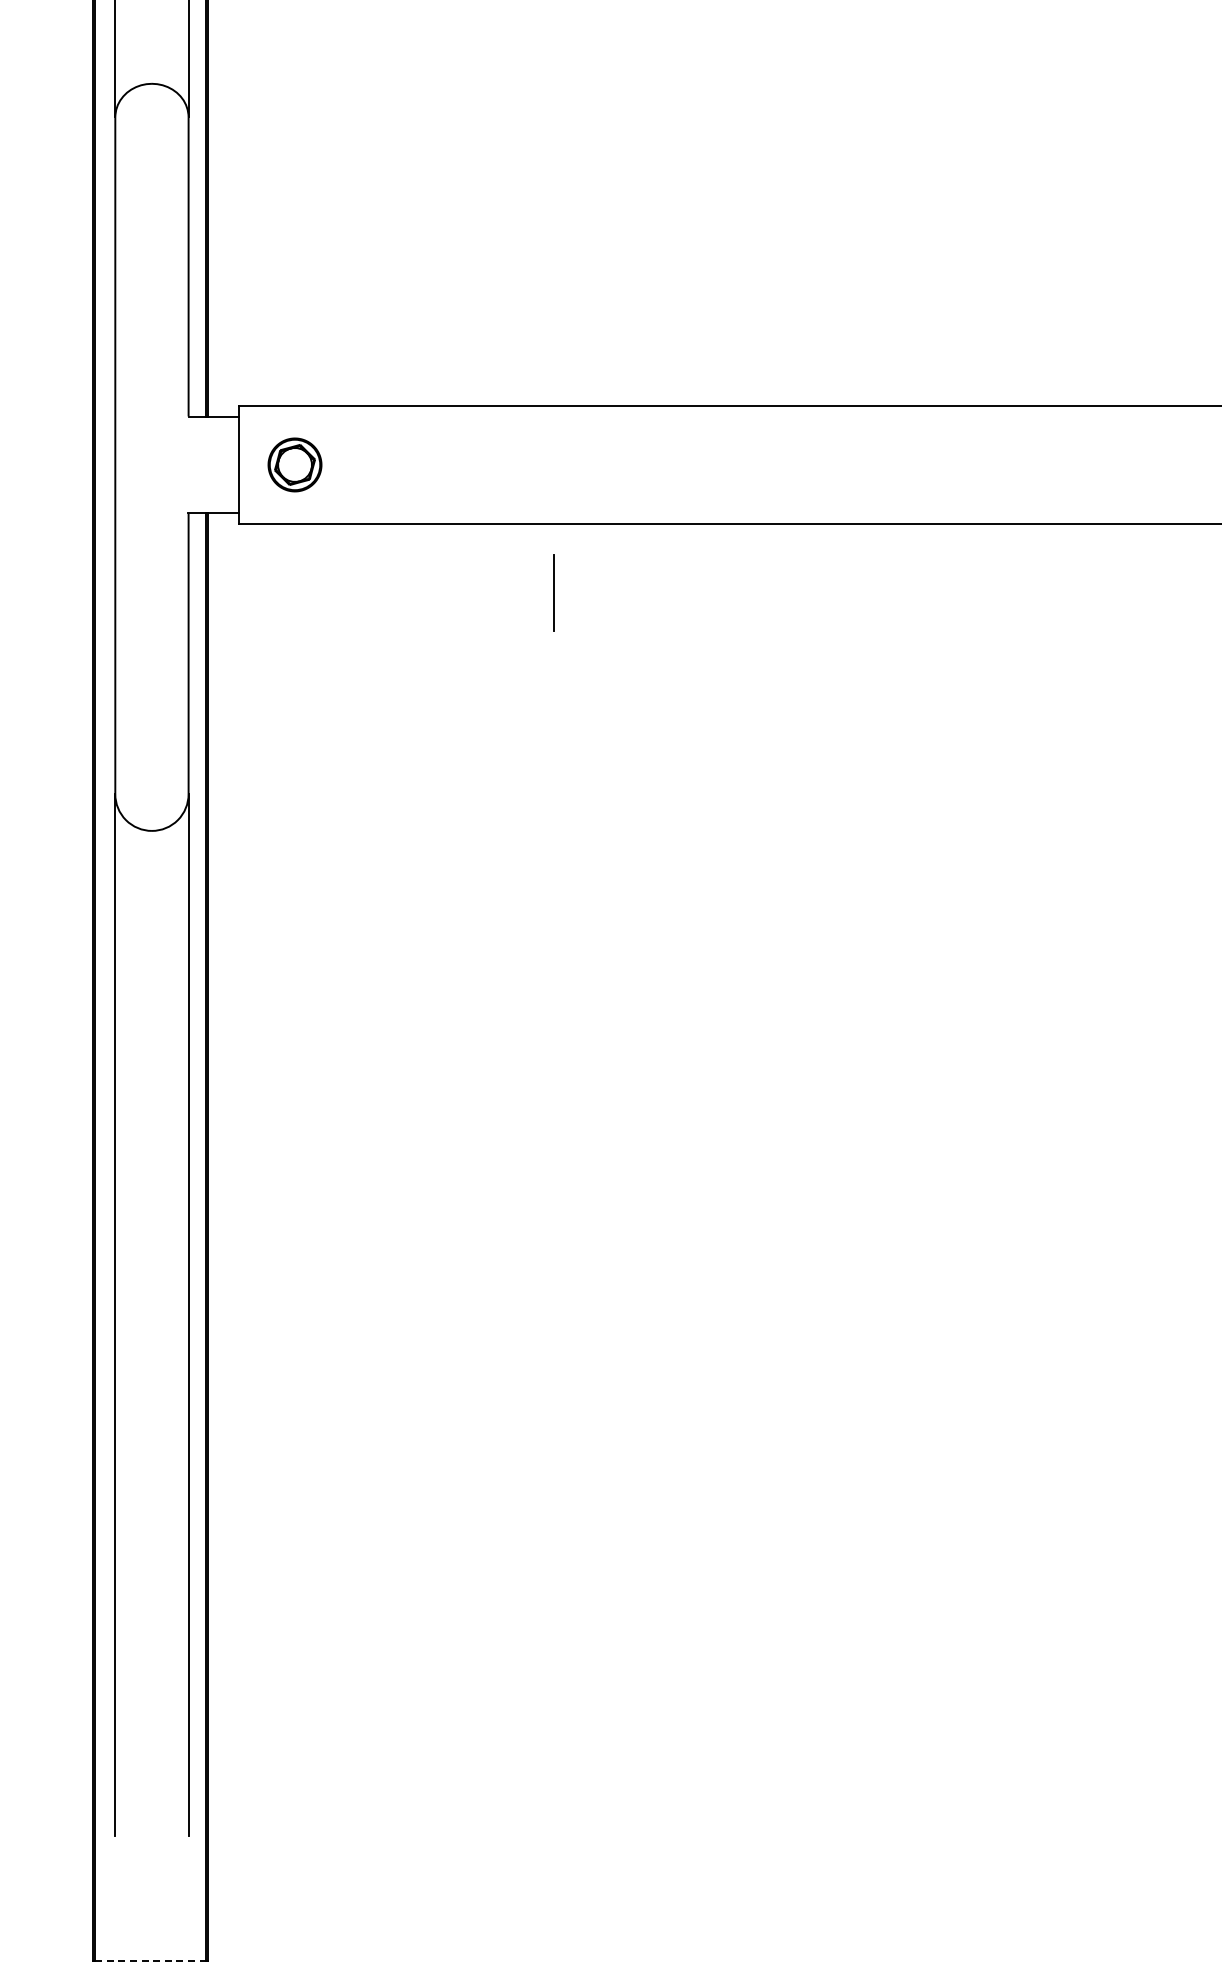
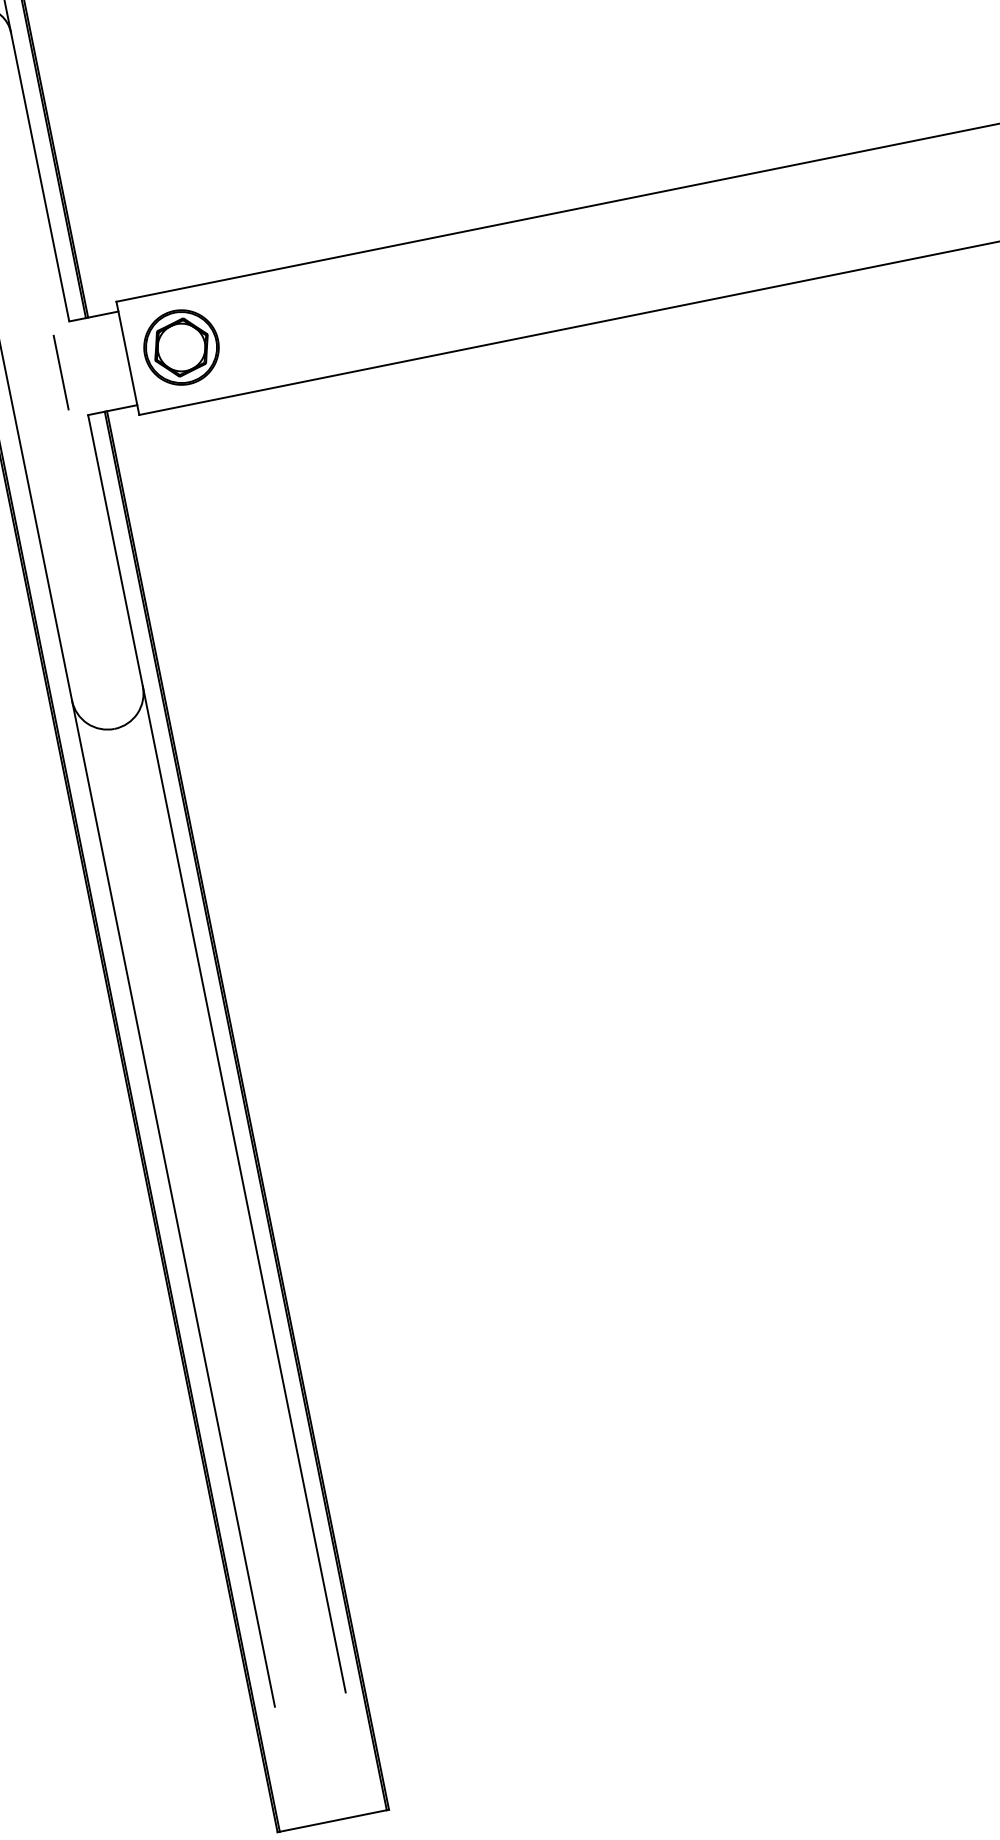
part: (294, 464) -> (180, 347), size x1.43
line: (553, 592) -> (60, 372), moved
line: (150, 1961) -> (333, 1821), dashed -> solid

